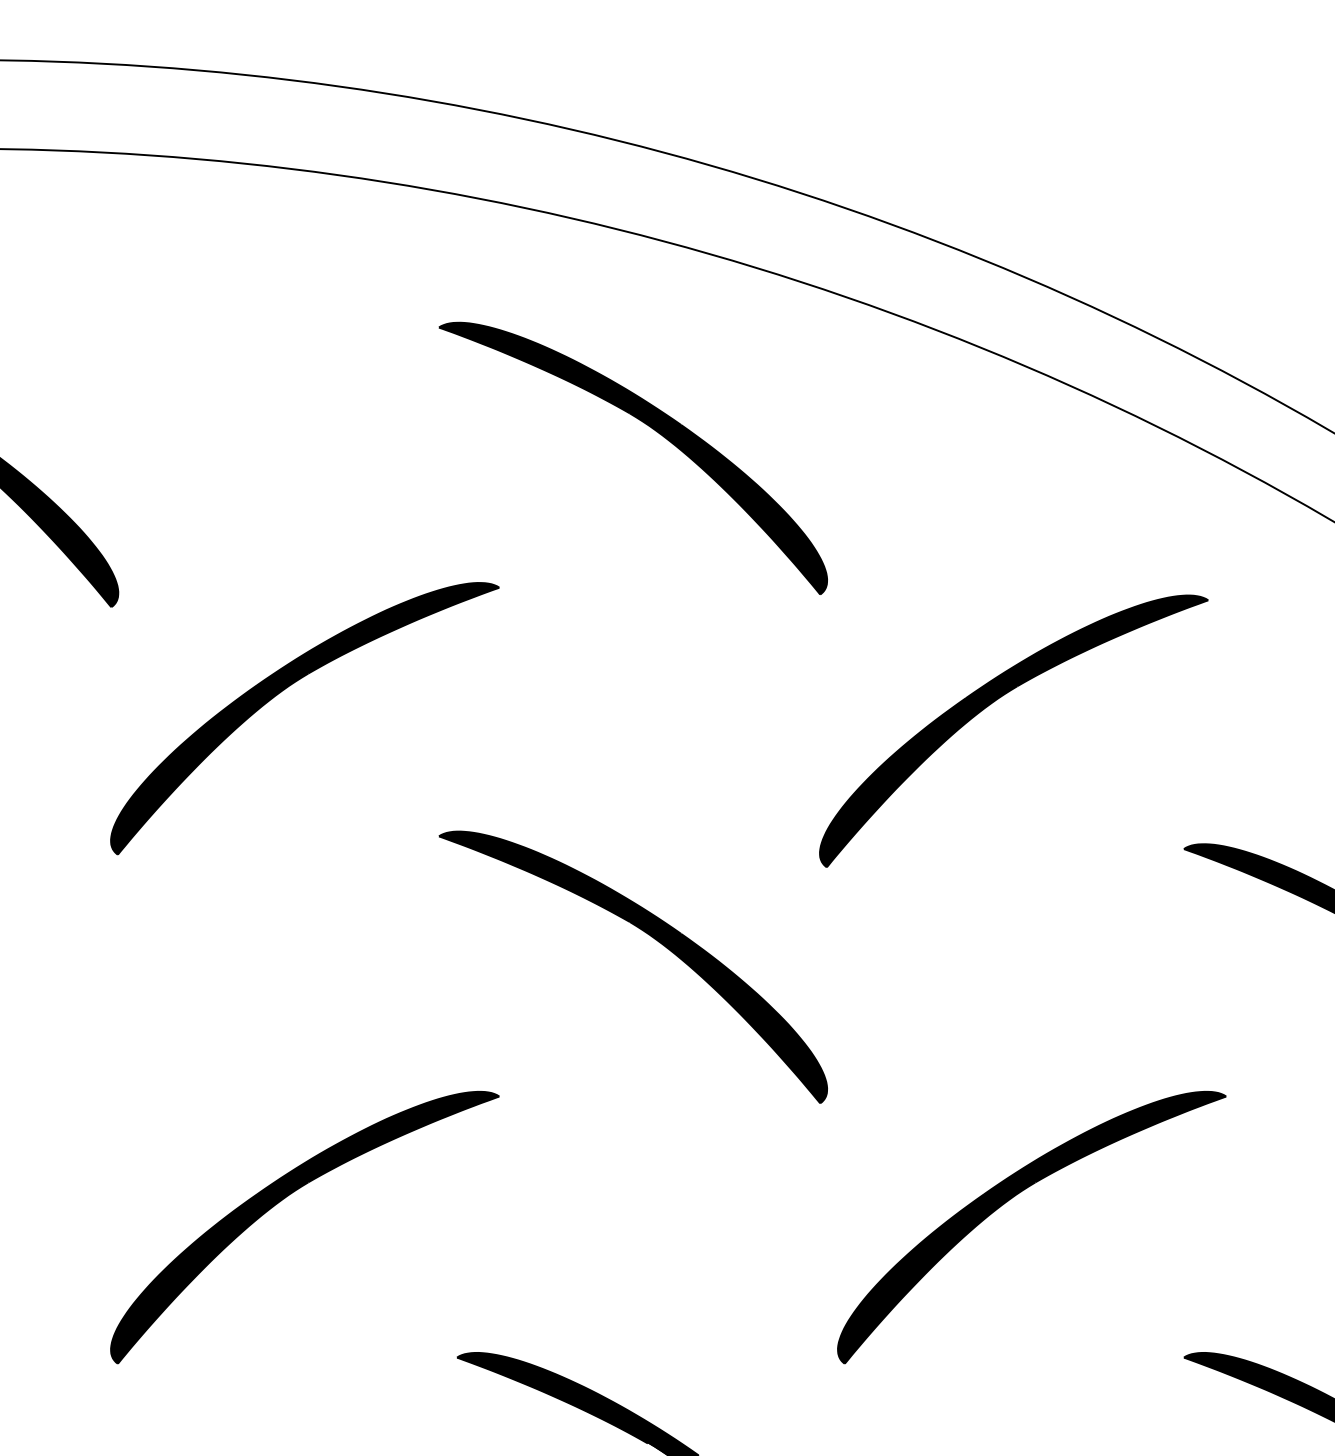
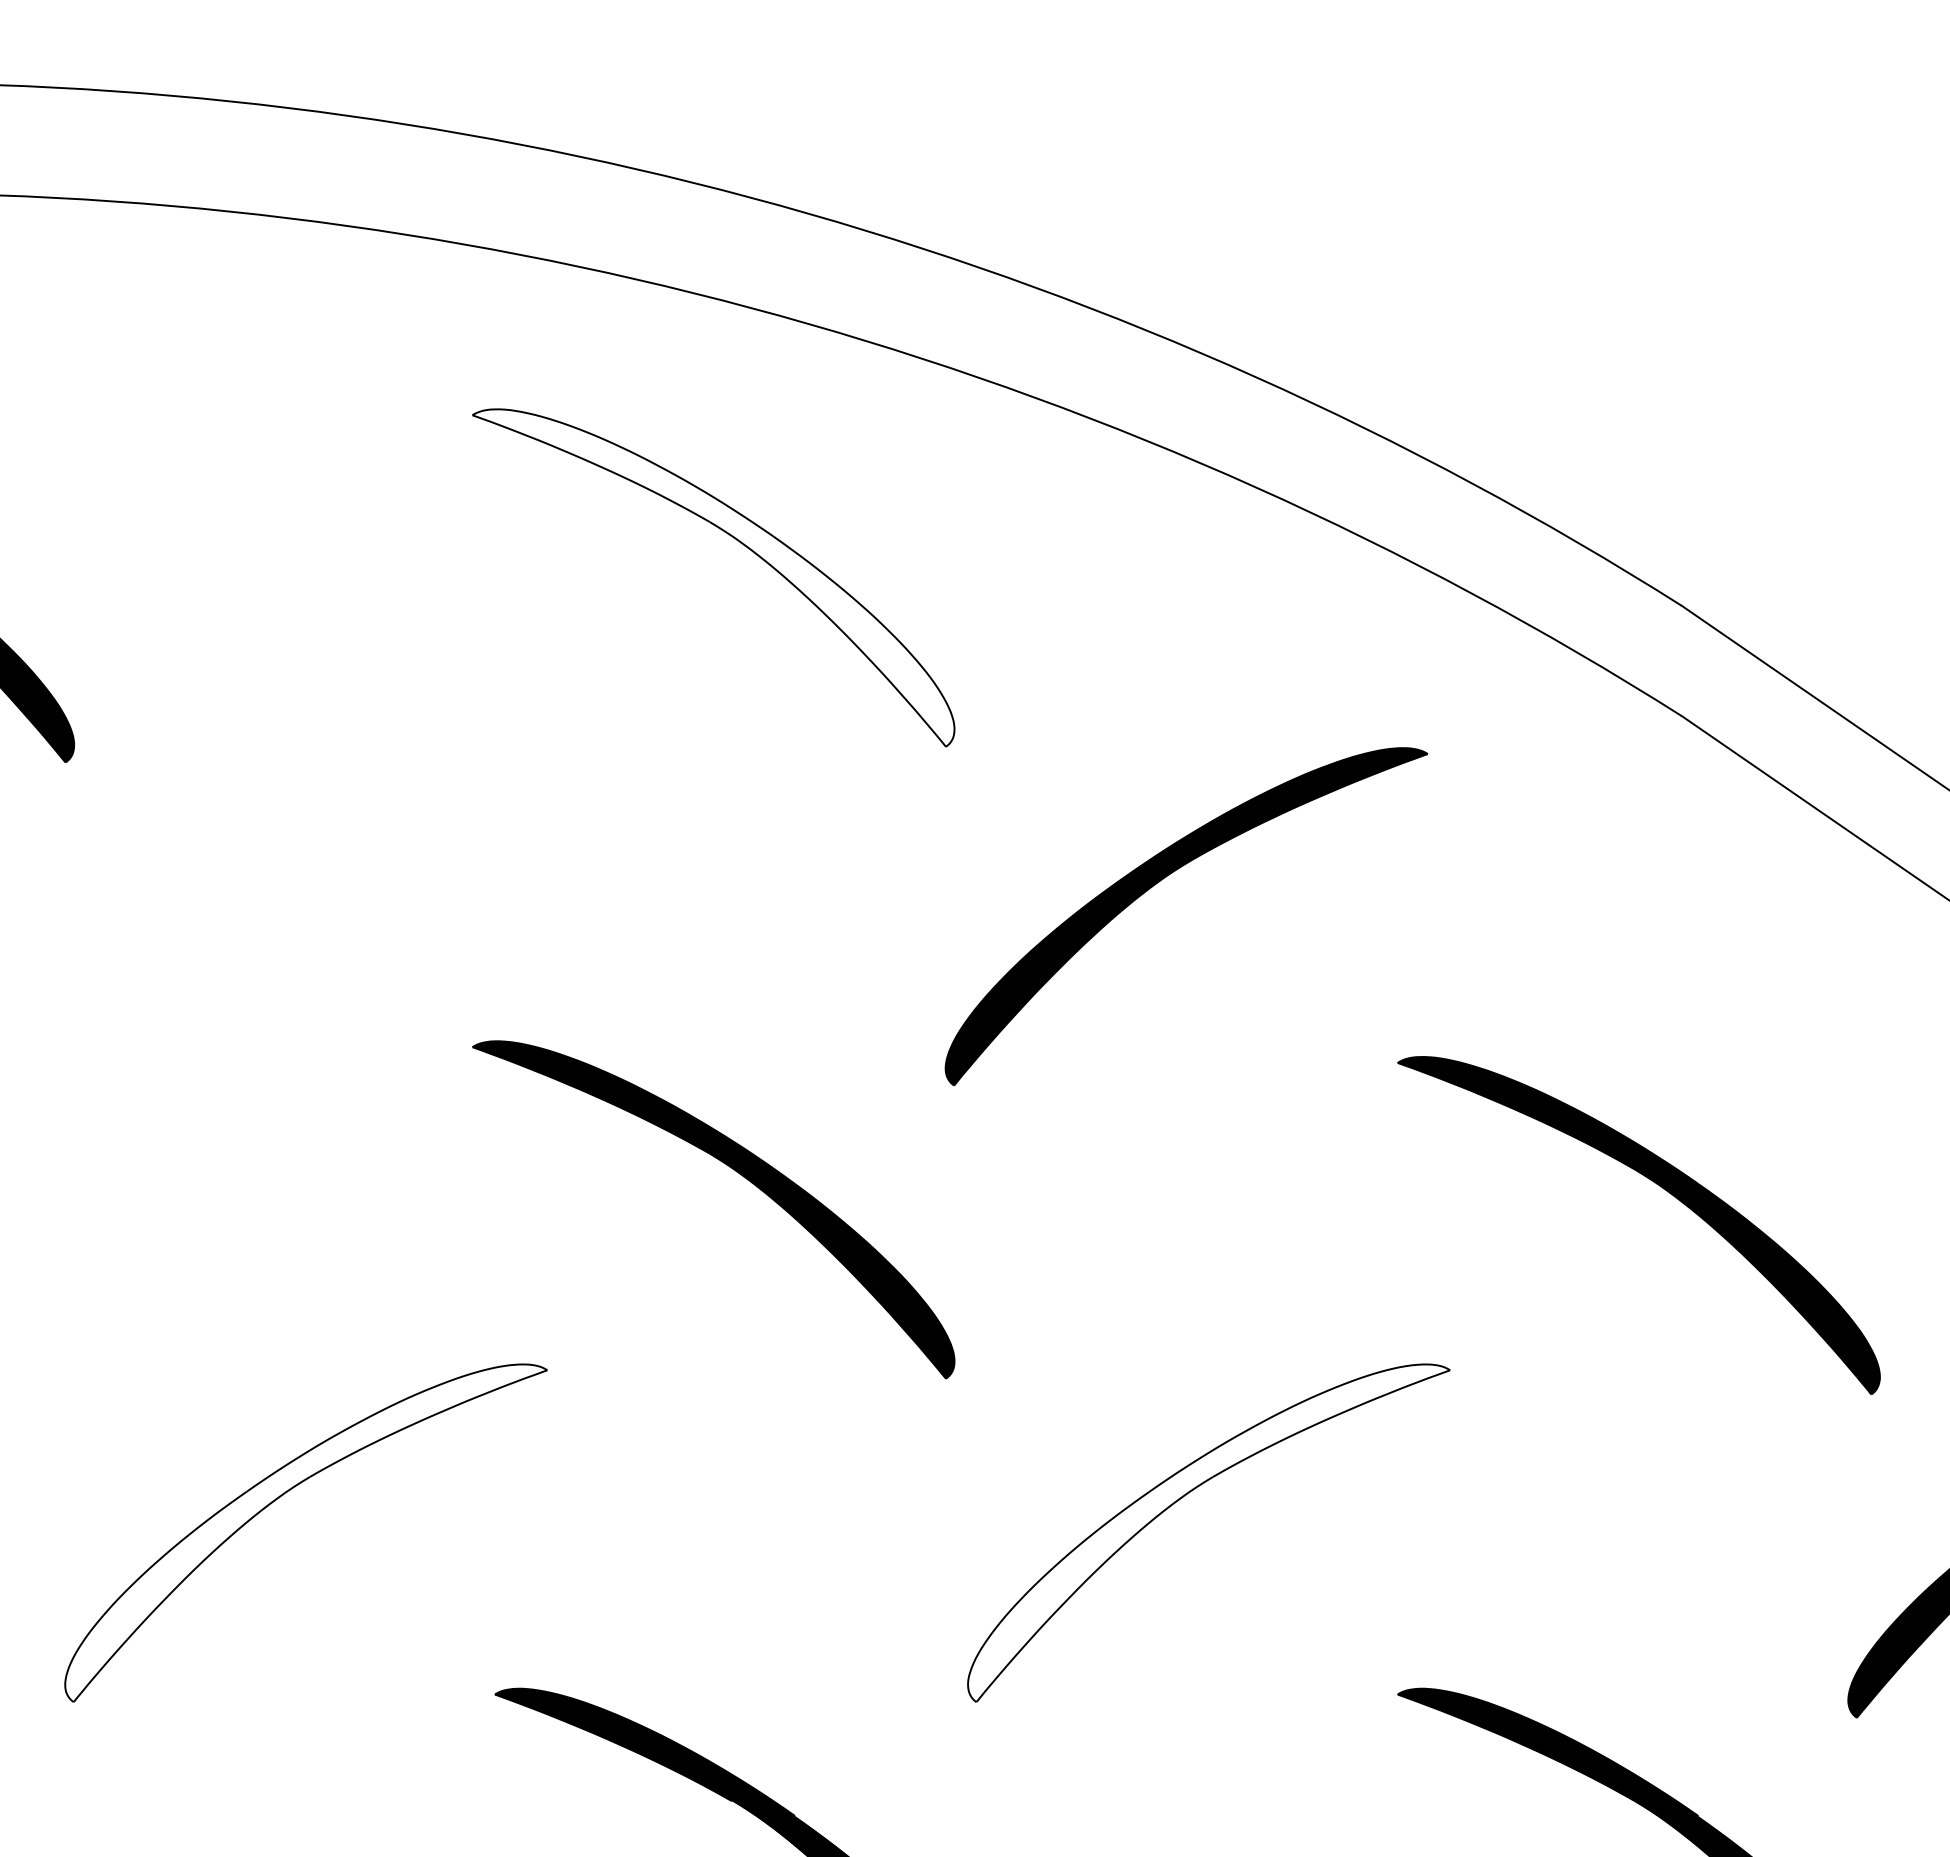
fill: (633, 458) -> (713, 577), removed
part: (283, 690) -> (279, 866), removed
fill: (305, 1227) -> (306, 1533), removed
fill: (1032, 1227) -> (1209, 1533), removed

